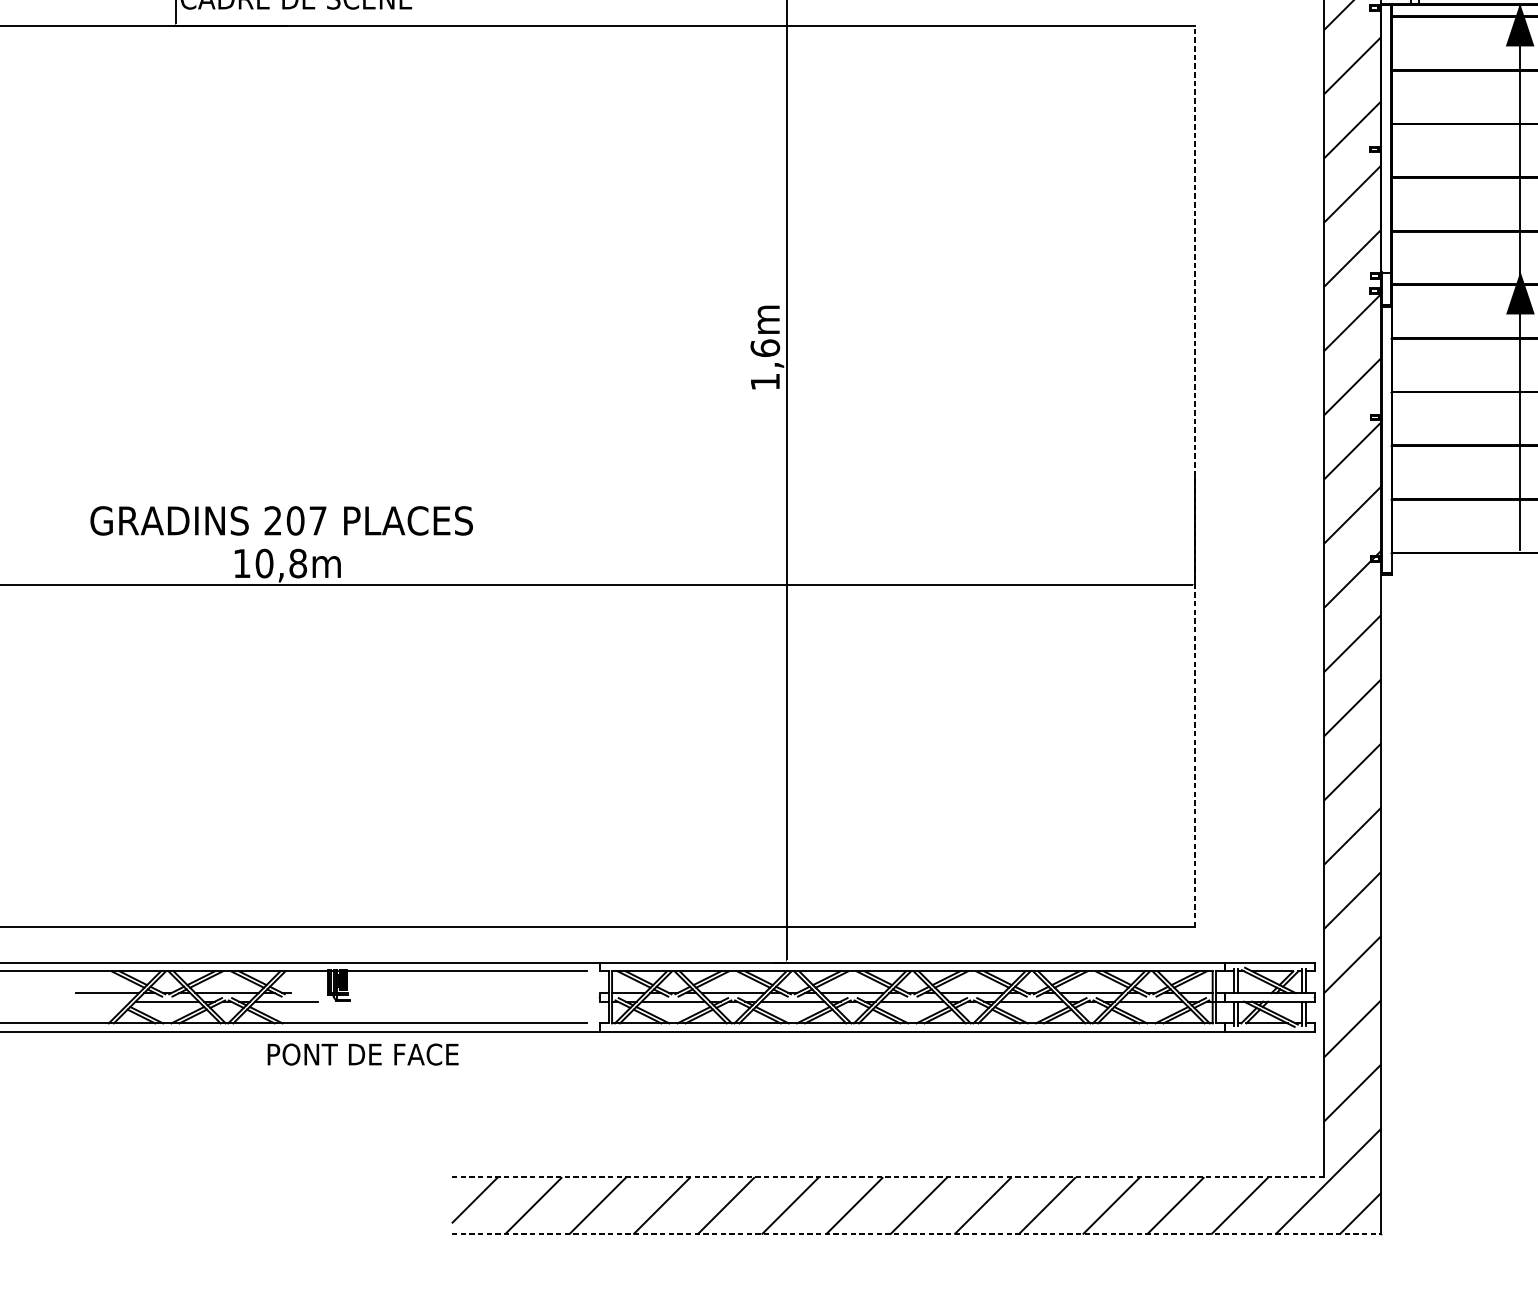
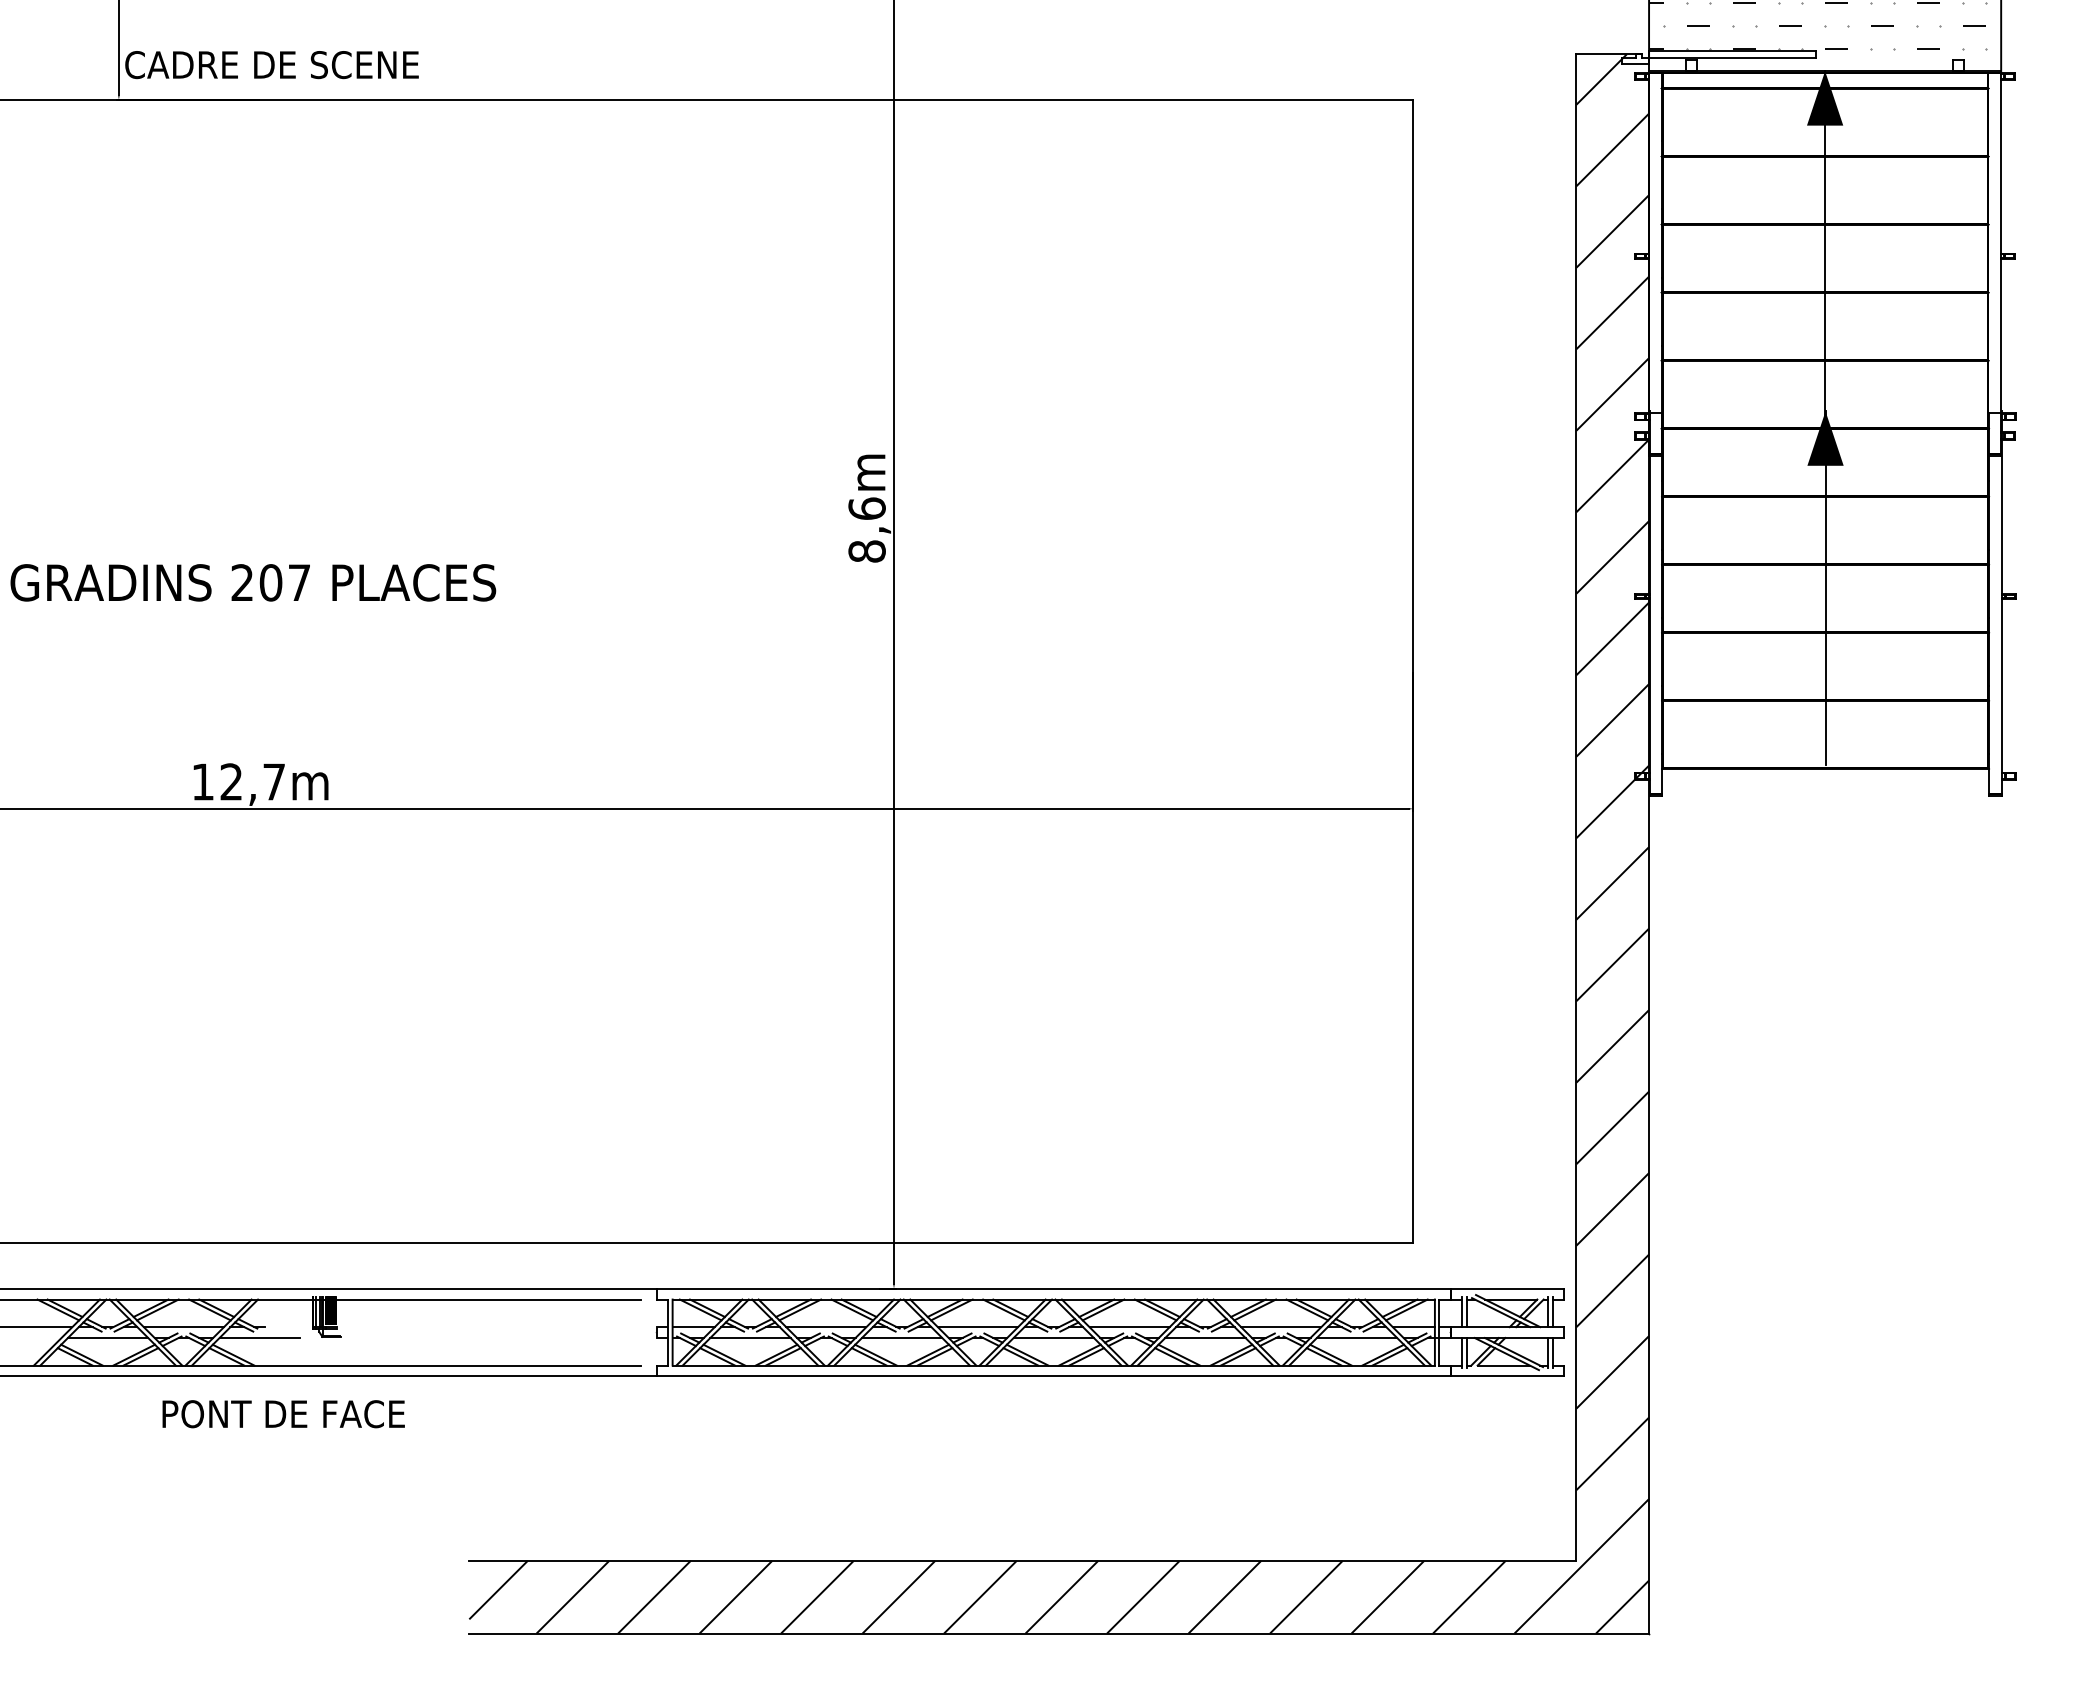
text: (764, 381) -> (866, 551), 1,6m -> 8,6m
line: (1195, 476) -> (1413, 671), dashed -> solid
text: (281, 520) -> (253, 582), moved
text: (281, 563) -> (252, 781), 10,8m -> 12,7m
text: (362, 1054) -> (283, 1414), moved
line: (887, 1176) -> (1022, 1560), dashed -> solid
line: (916, 1234) -> (1059, 1633), dashed -> solid

